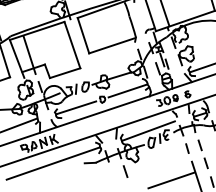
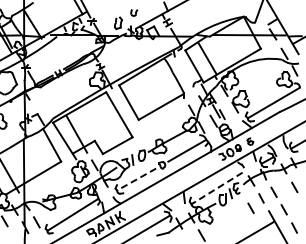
line: (76, 107) -> (136, 179), solid -> dashed
line: (147, 131) -> (216, 188), solid -> dashed
line: (175, 154) -> (250, 207), added

